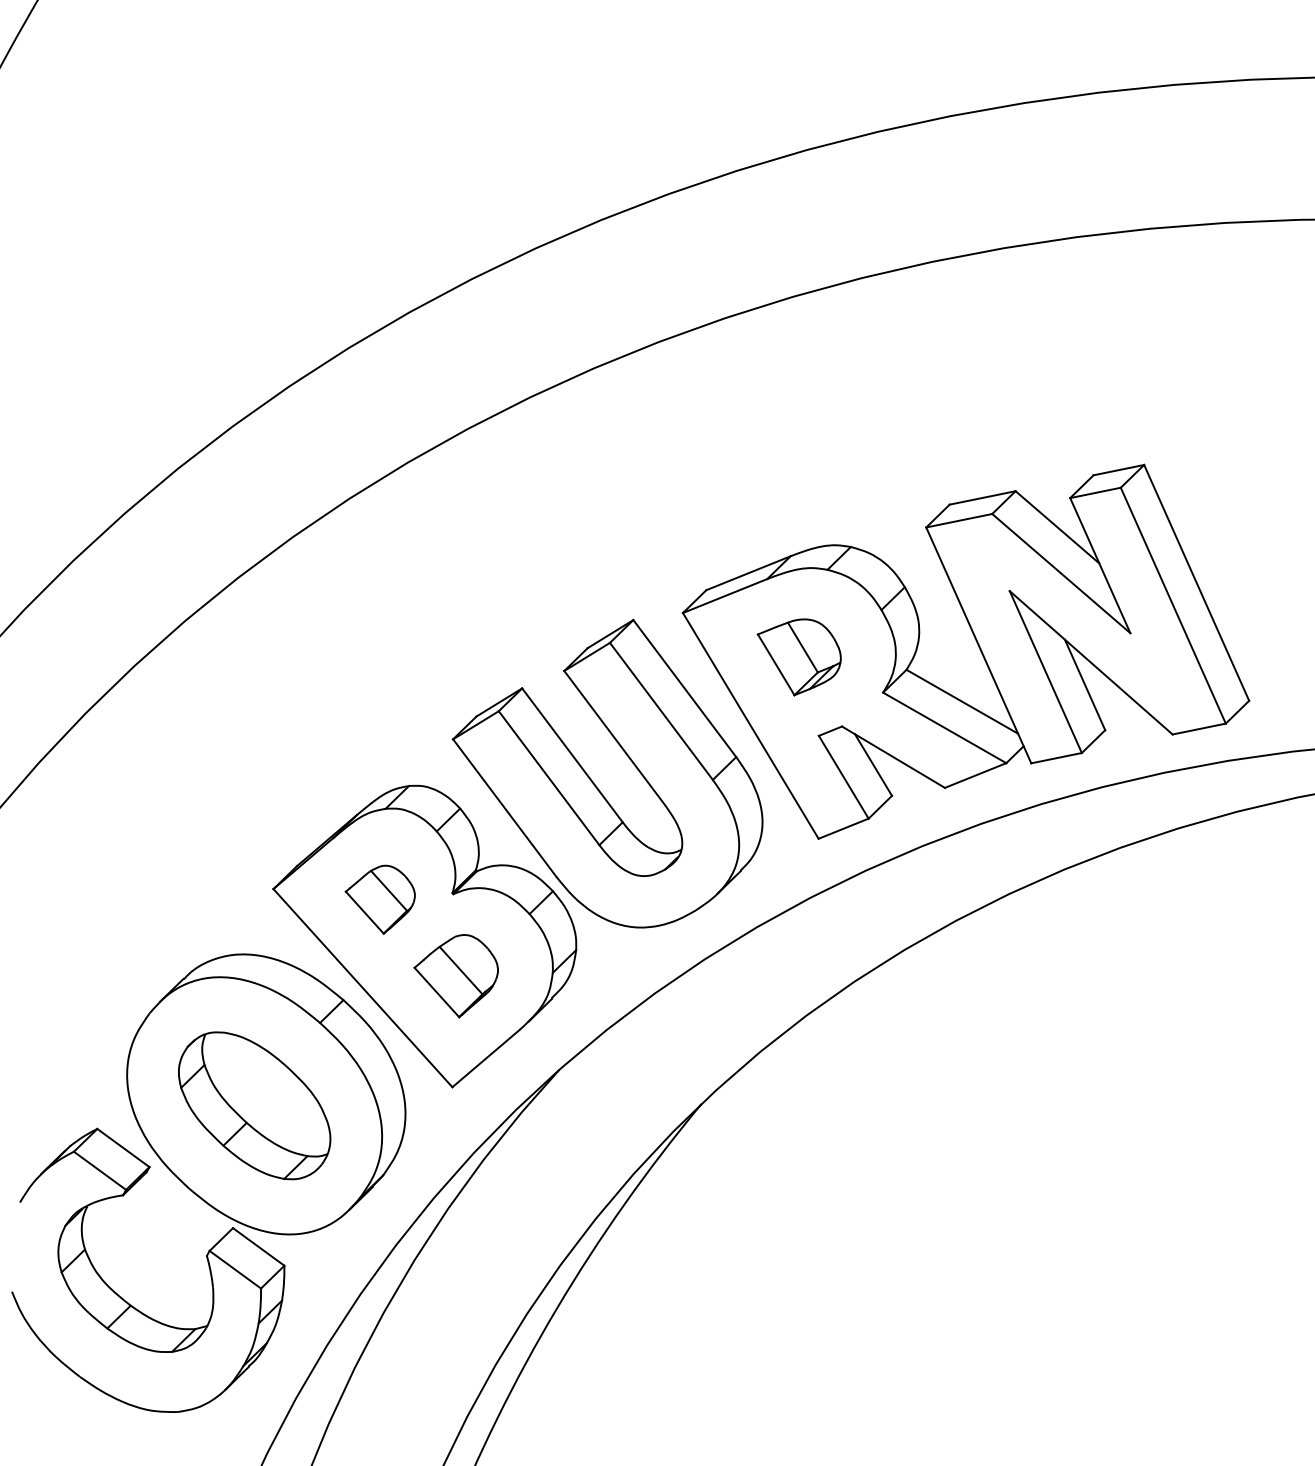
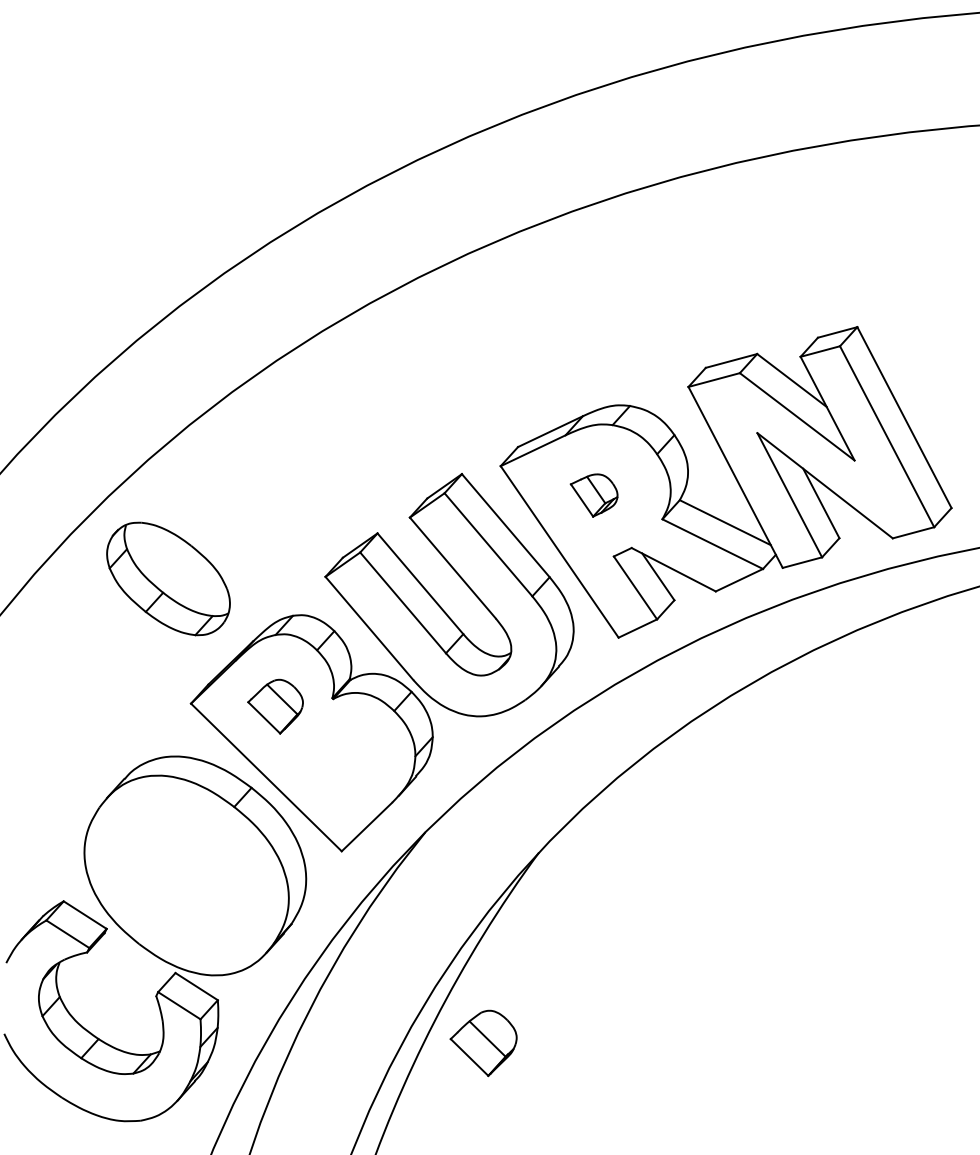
part: (798, 657) -> (594, 495), size x0.7
part: (455, 976) -> (483, 1043), moved
part: (254, 1105) -> (168, 578), moved

